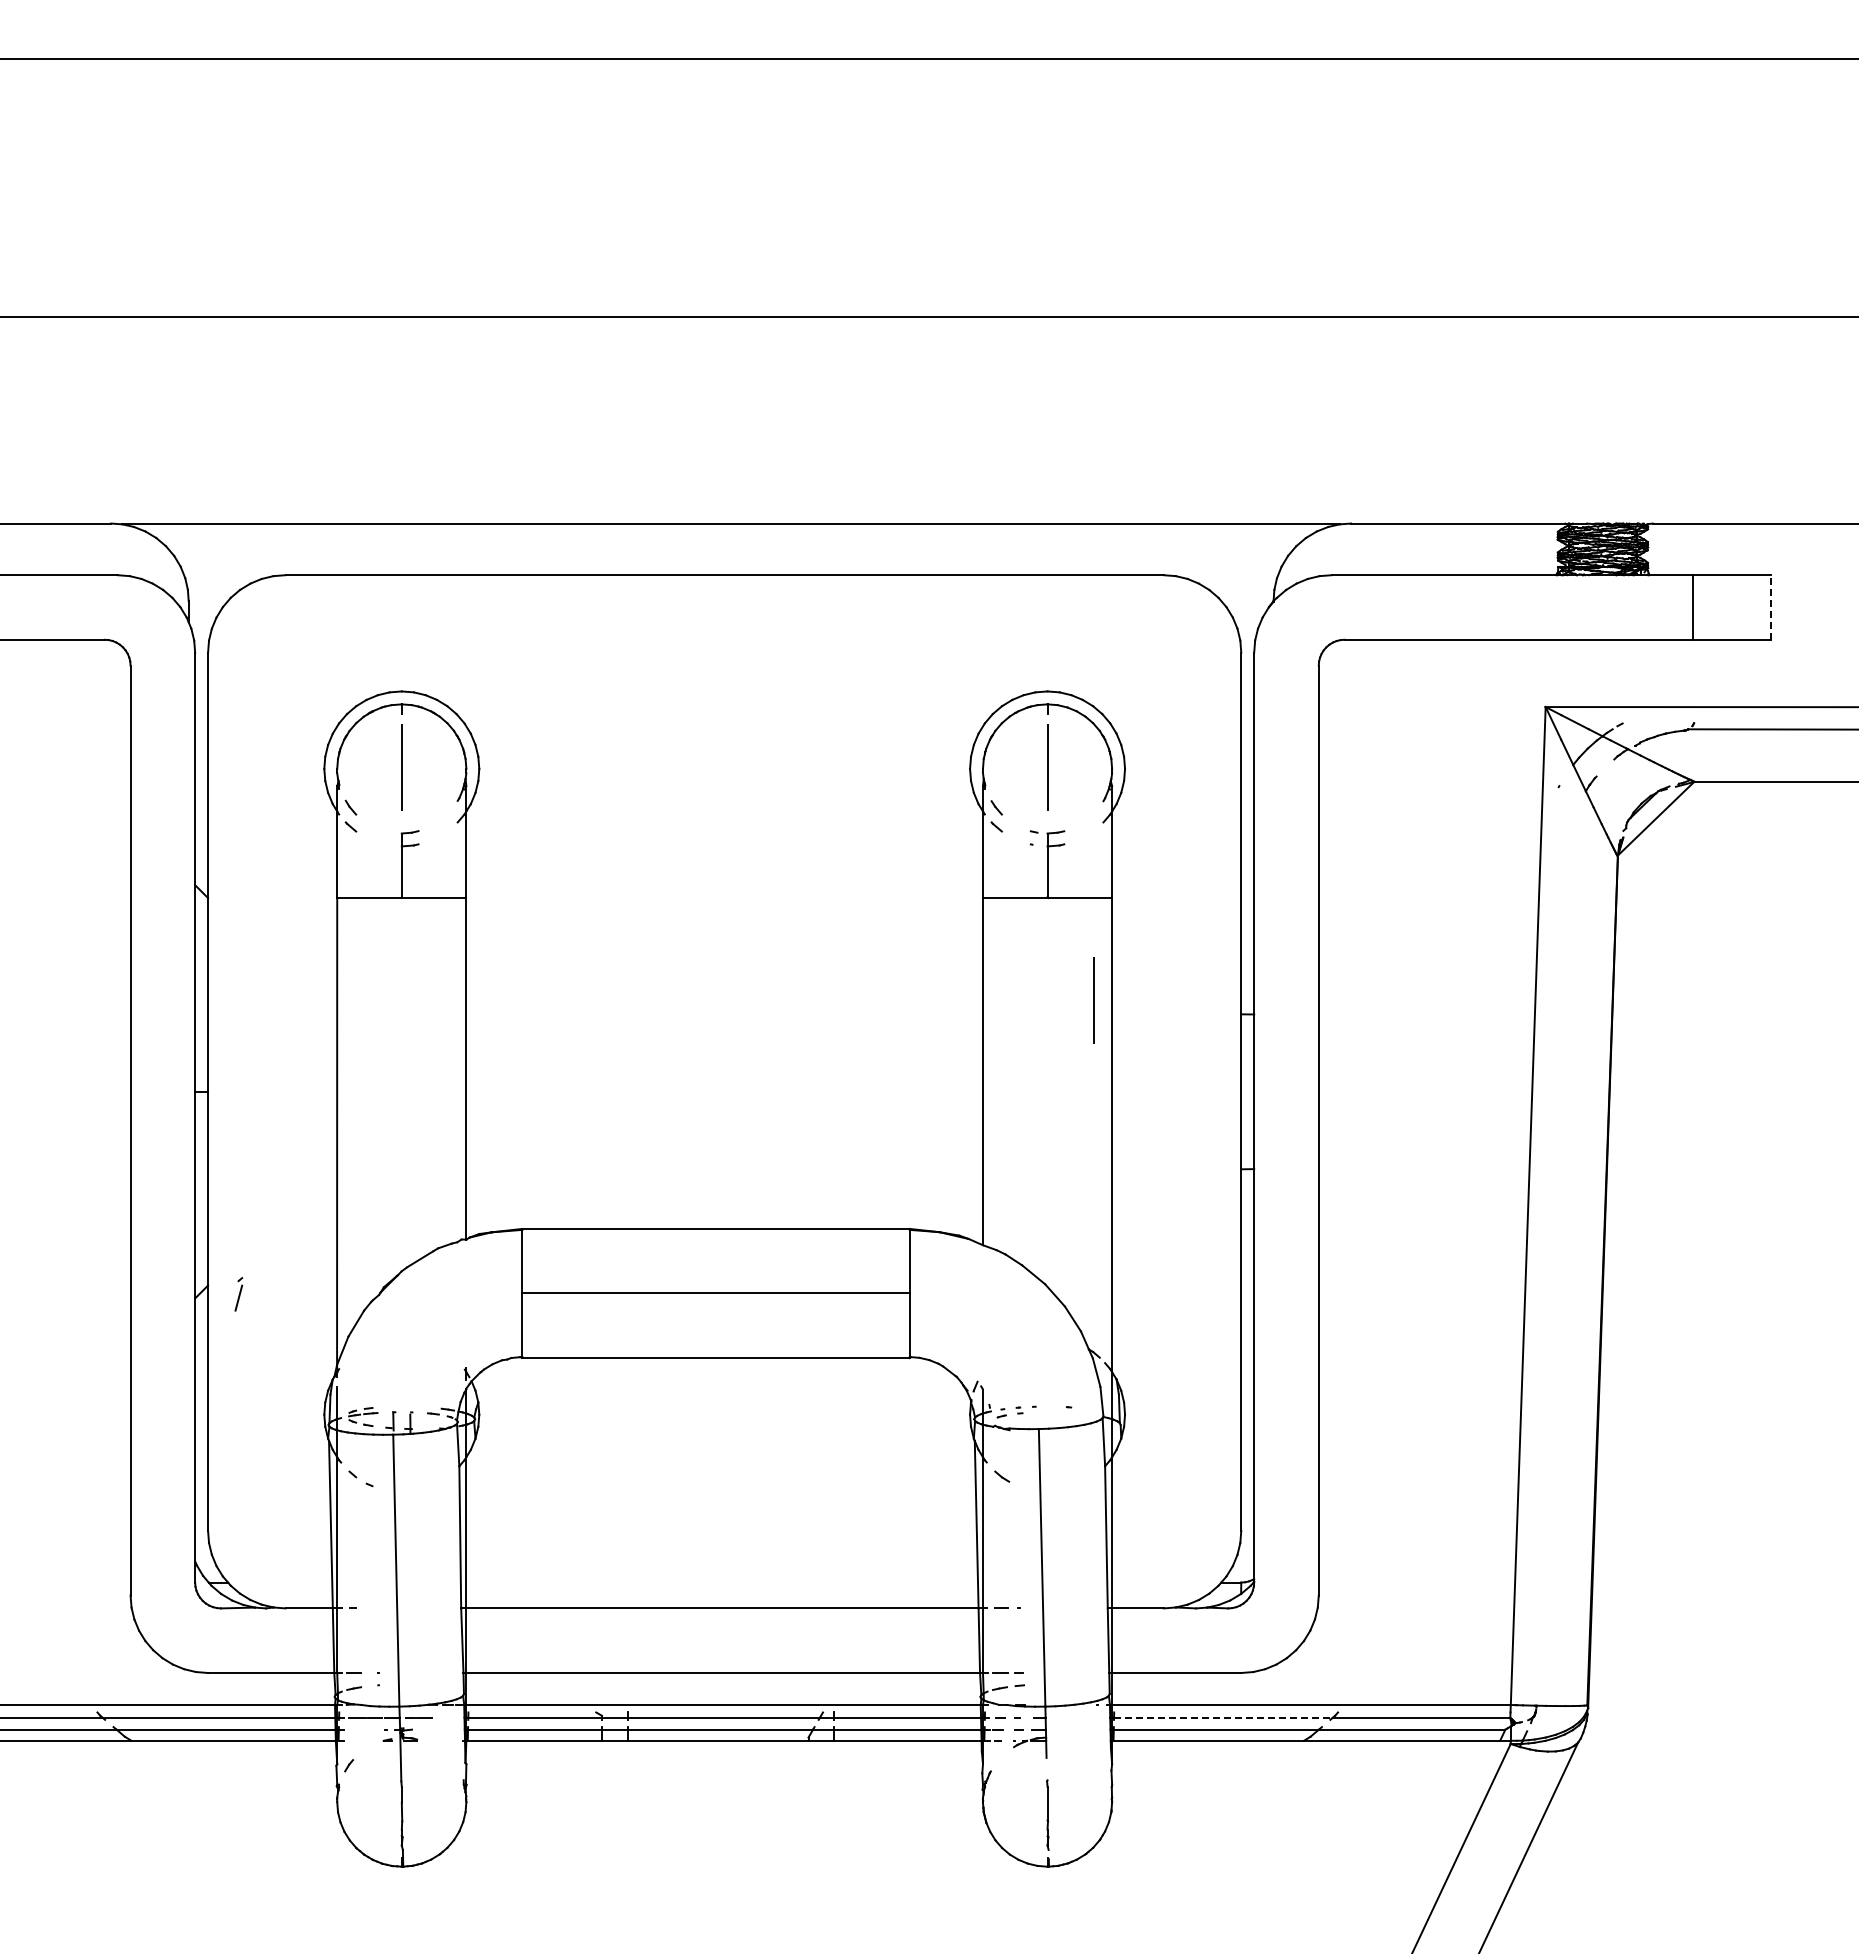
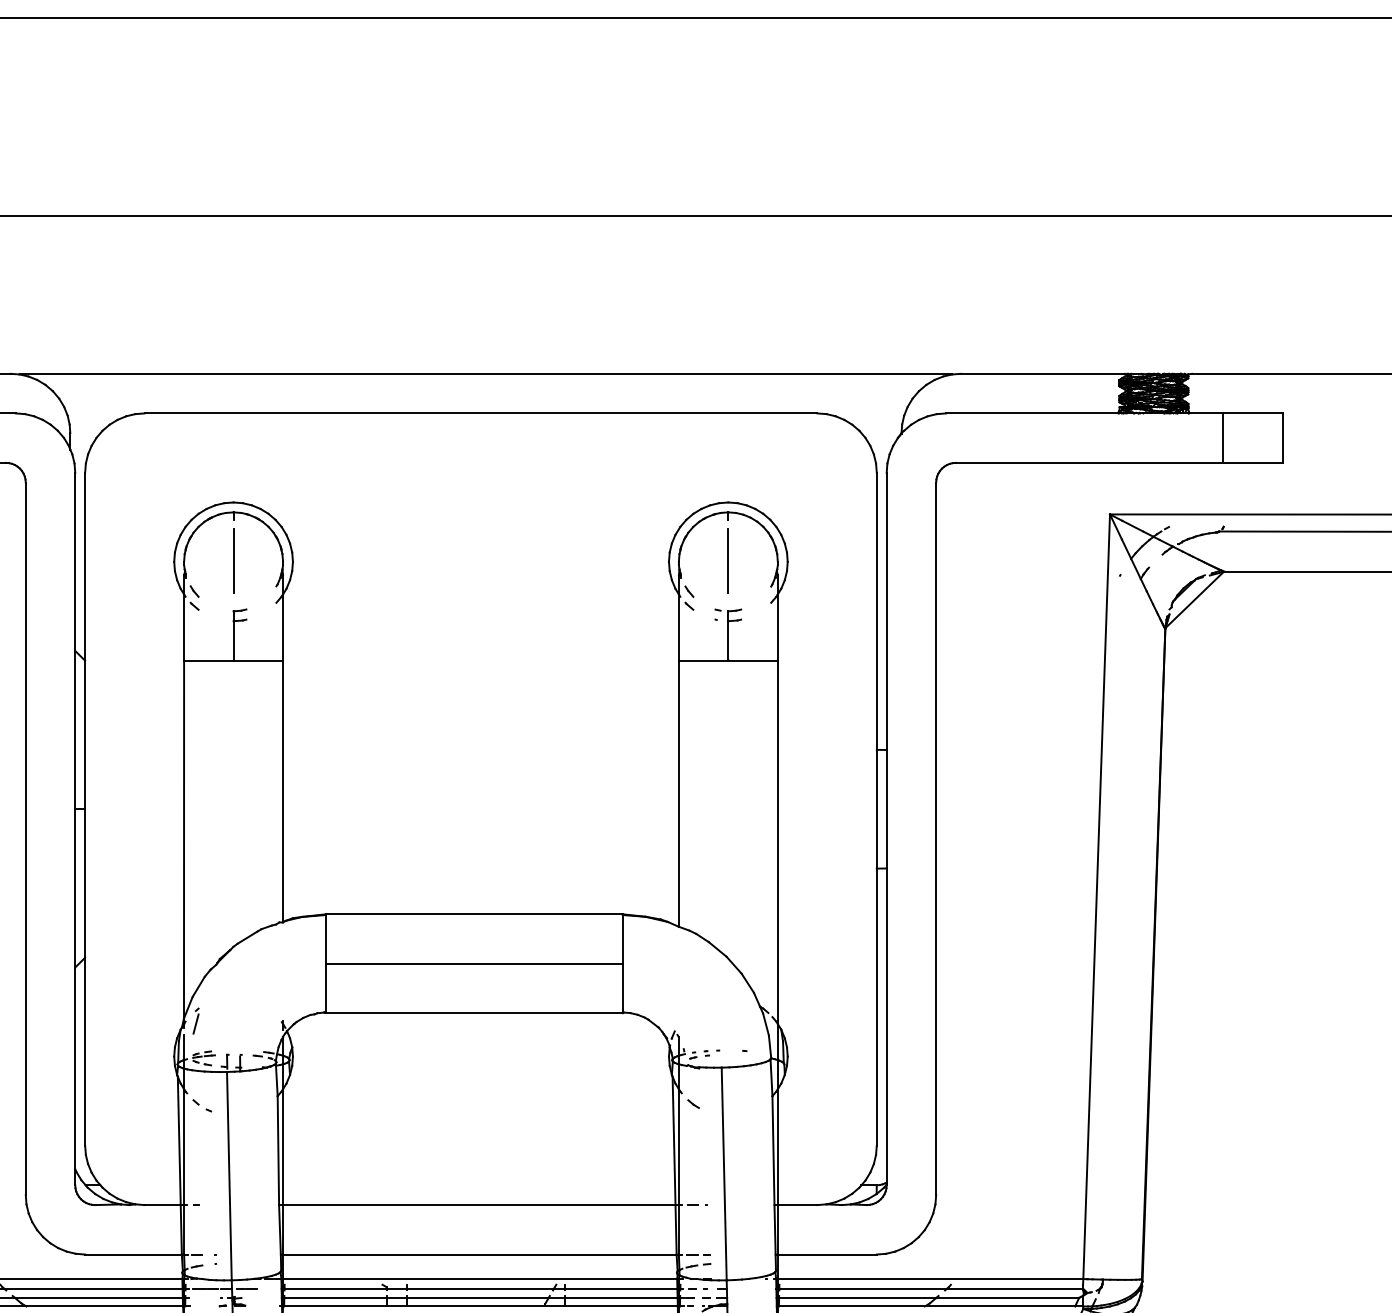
line: (1770, 607) -> (1282, 438), dashed -> solid
line: (1093, 1000) -> (763, 739), removed
part: (238, 1294) -> (195, 1021), moved
line: (1223, 1717) -> (863, 1288), dashed -> solid

